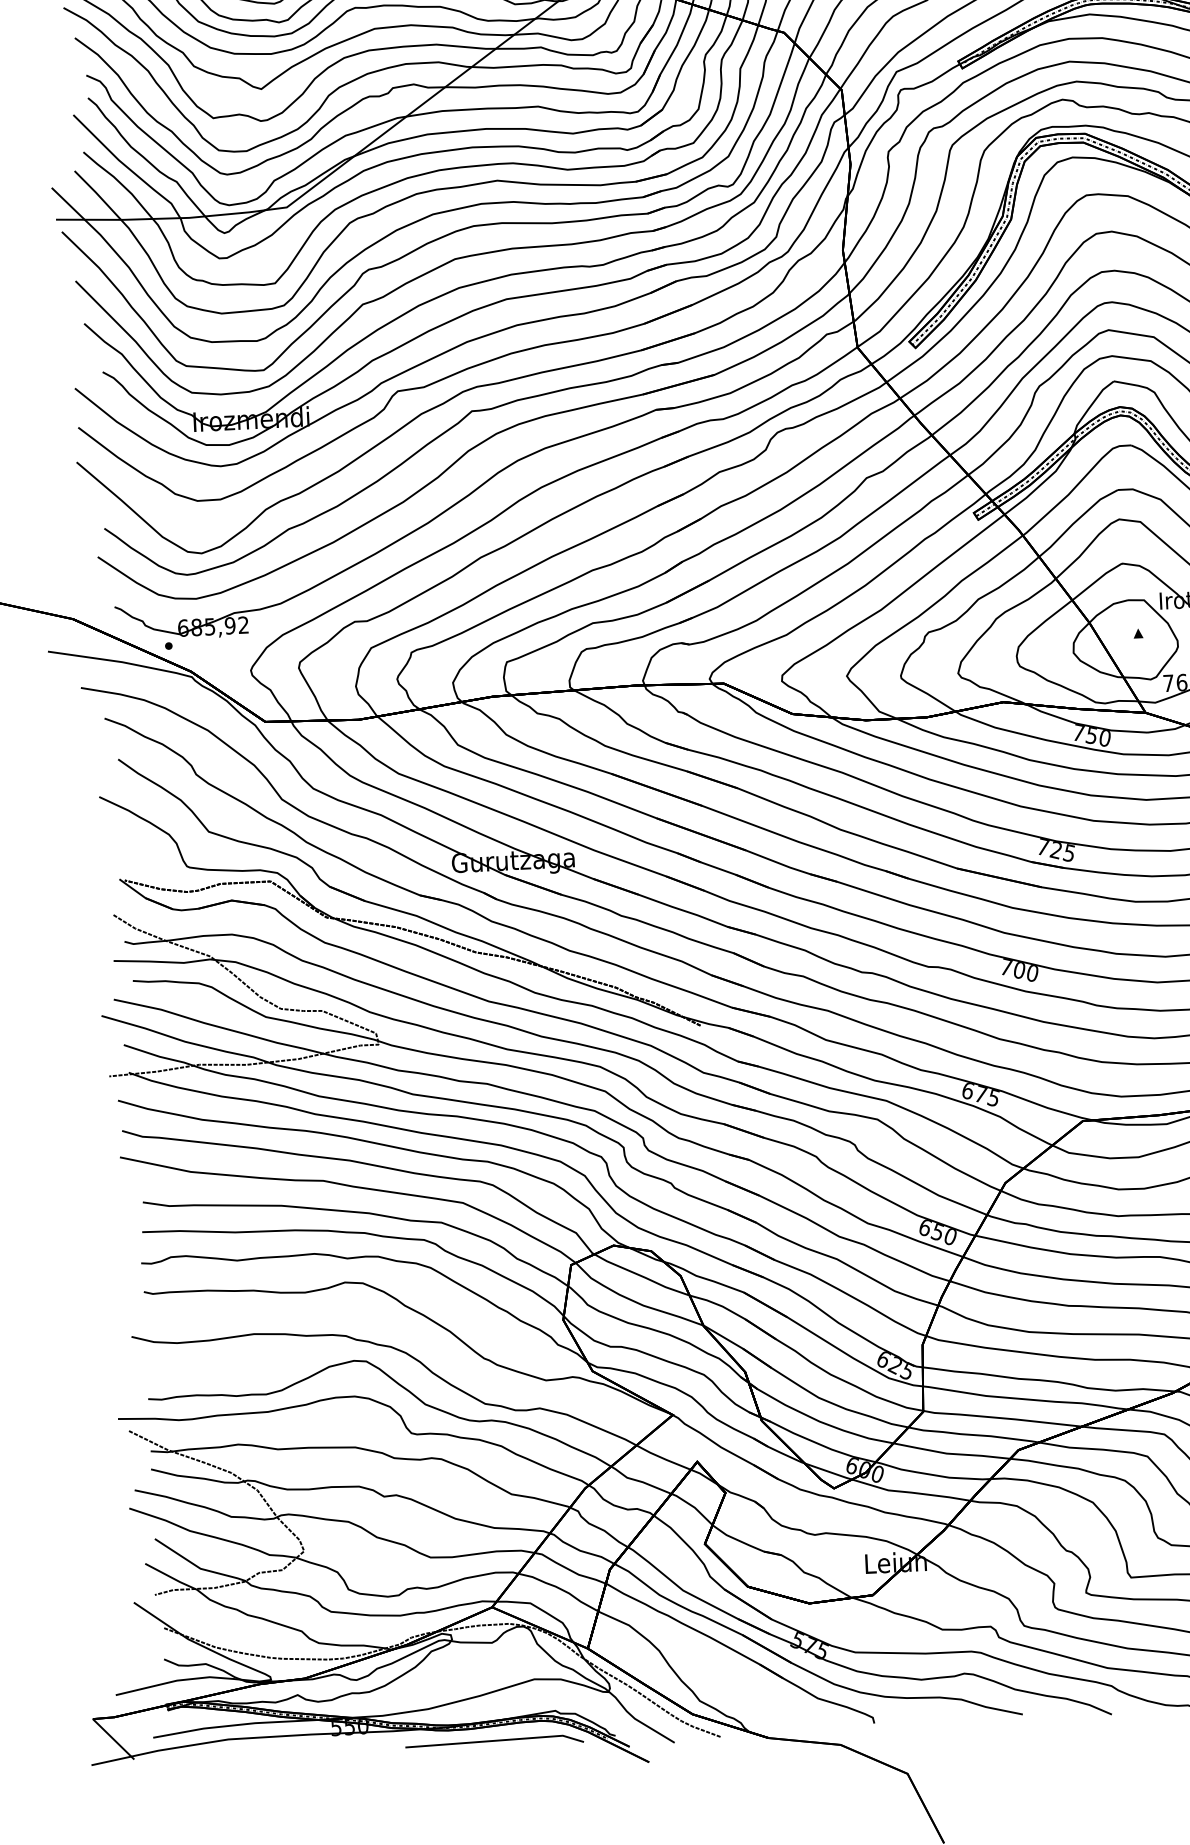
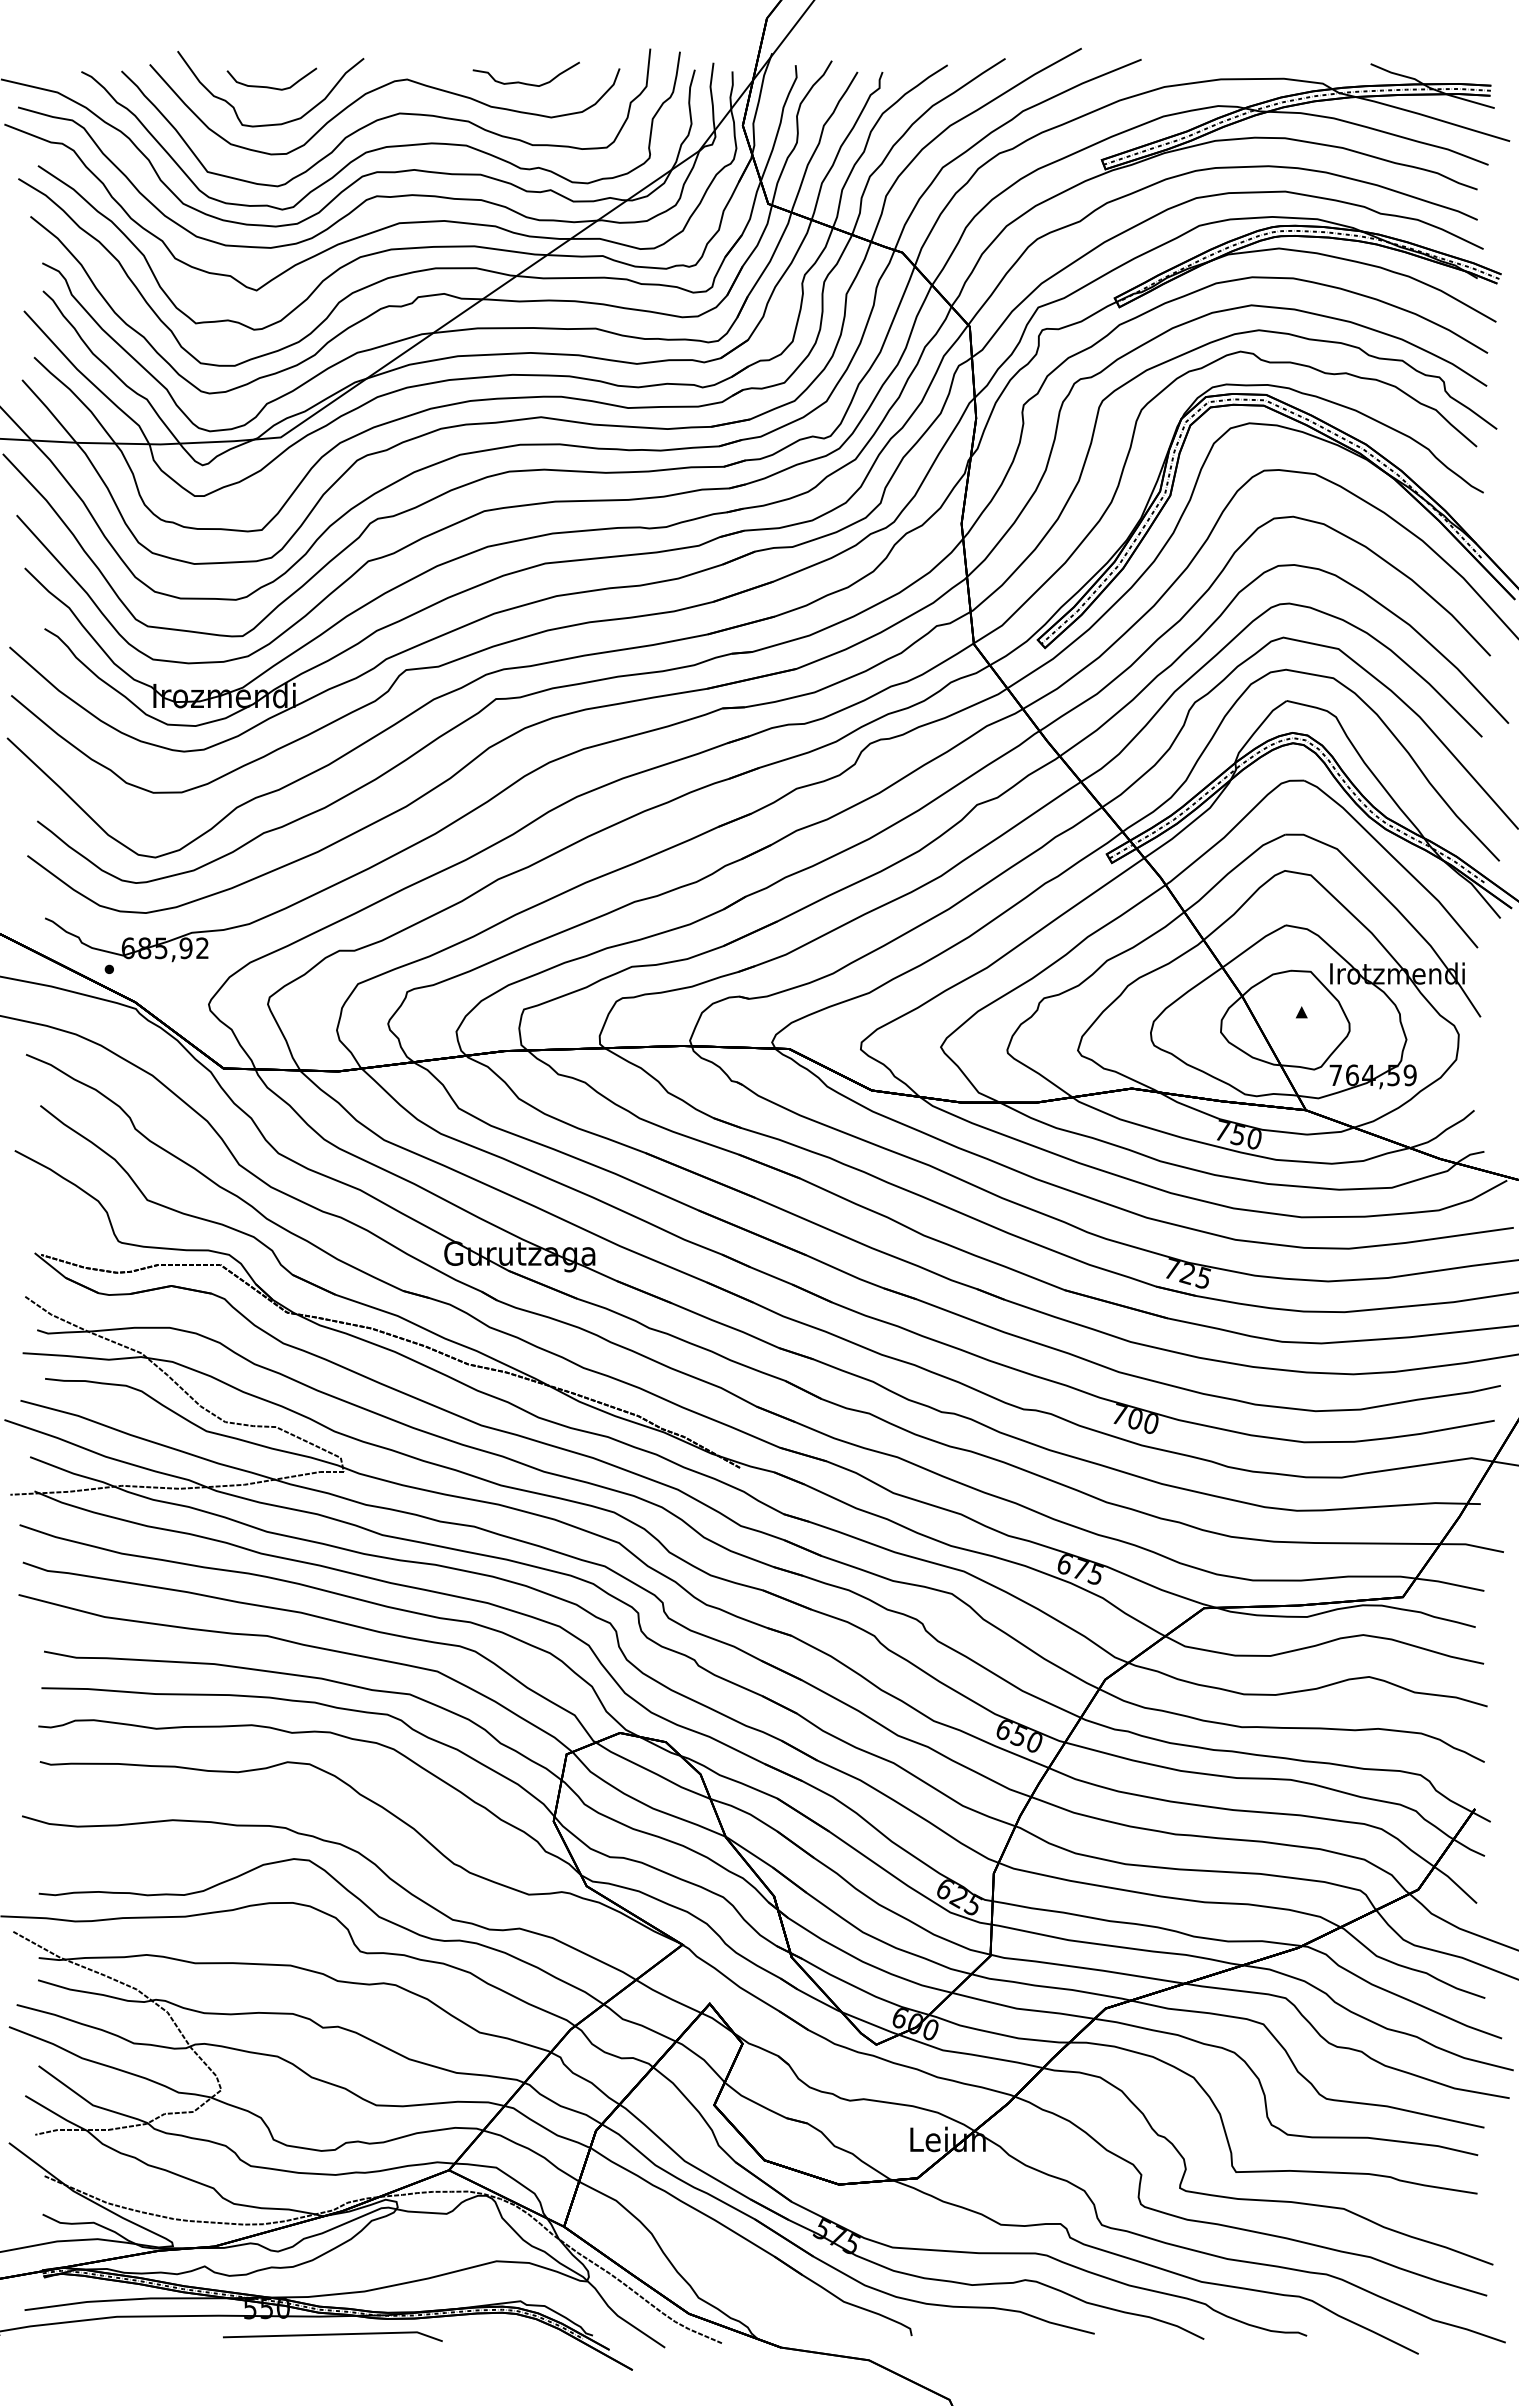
line: (494, 1741) -> (332, 2335), moved

